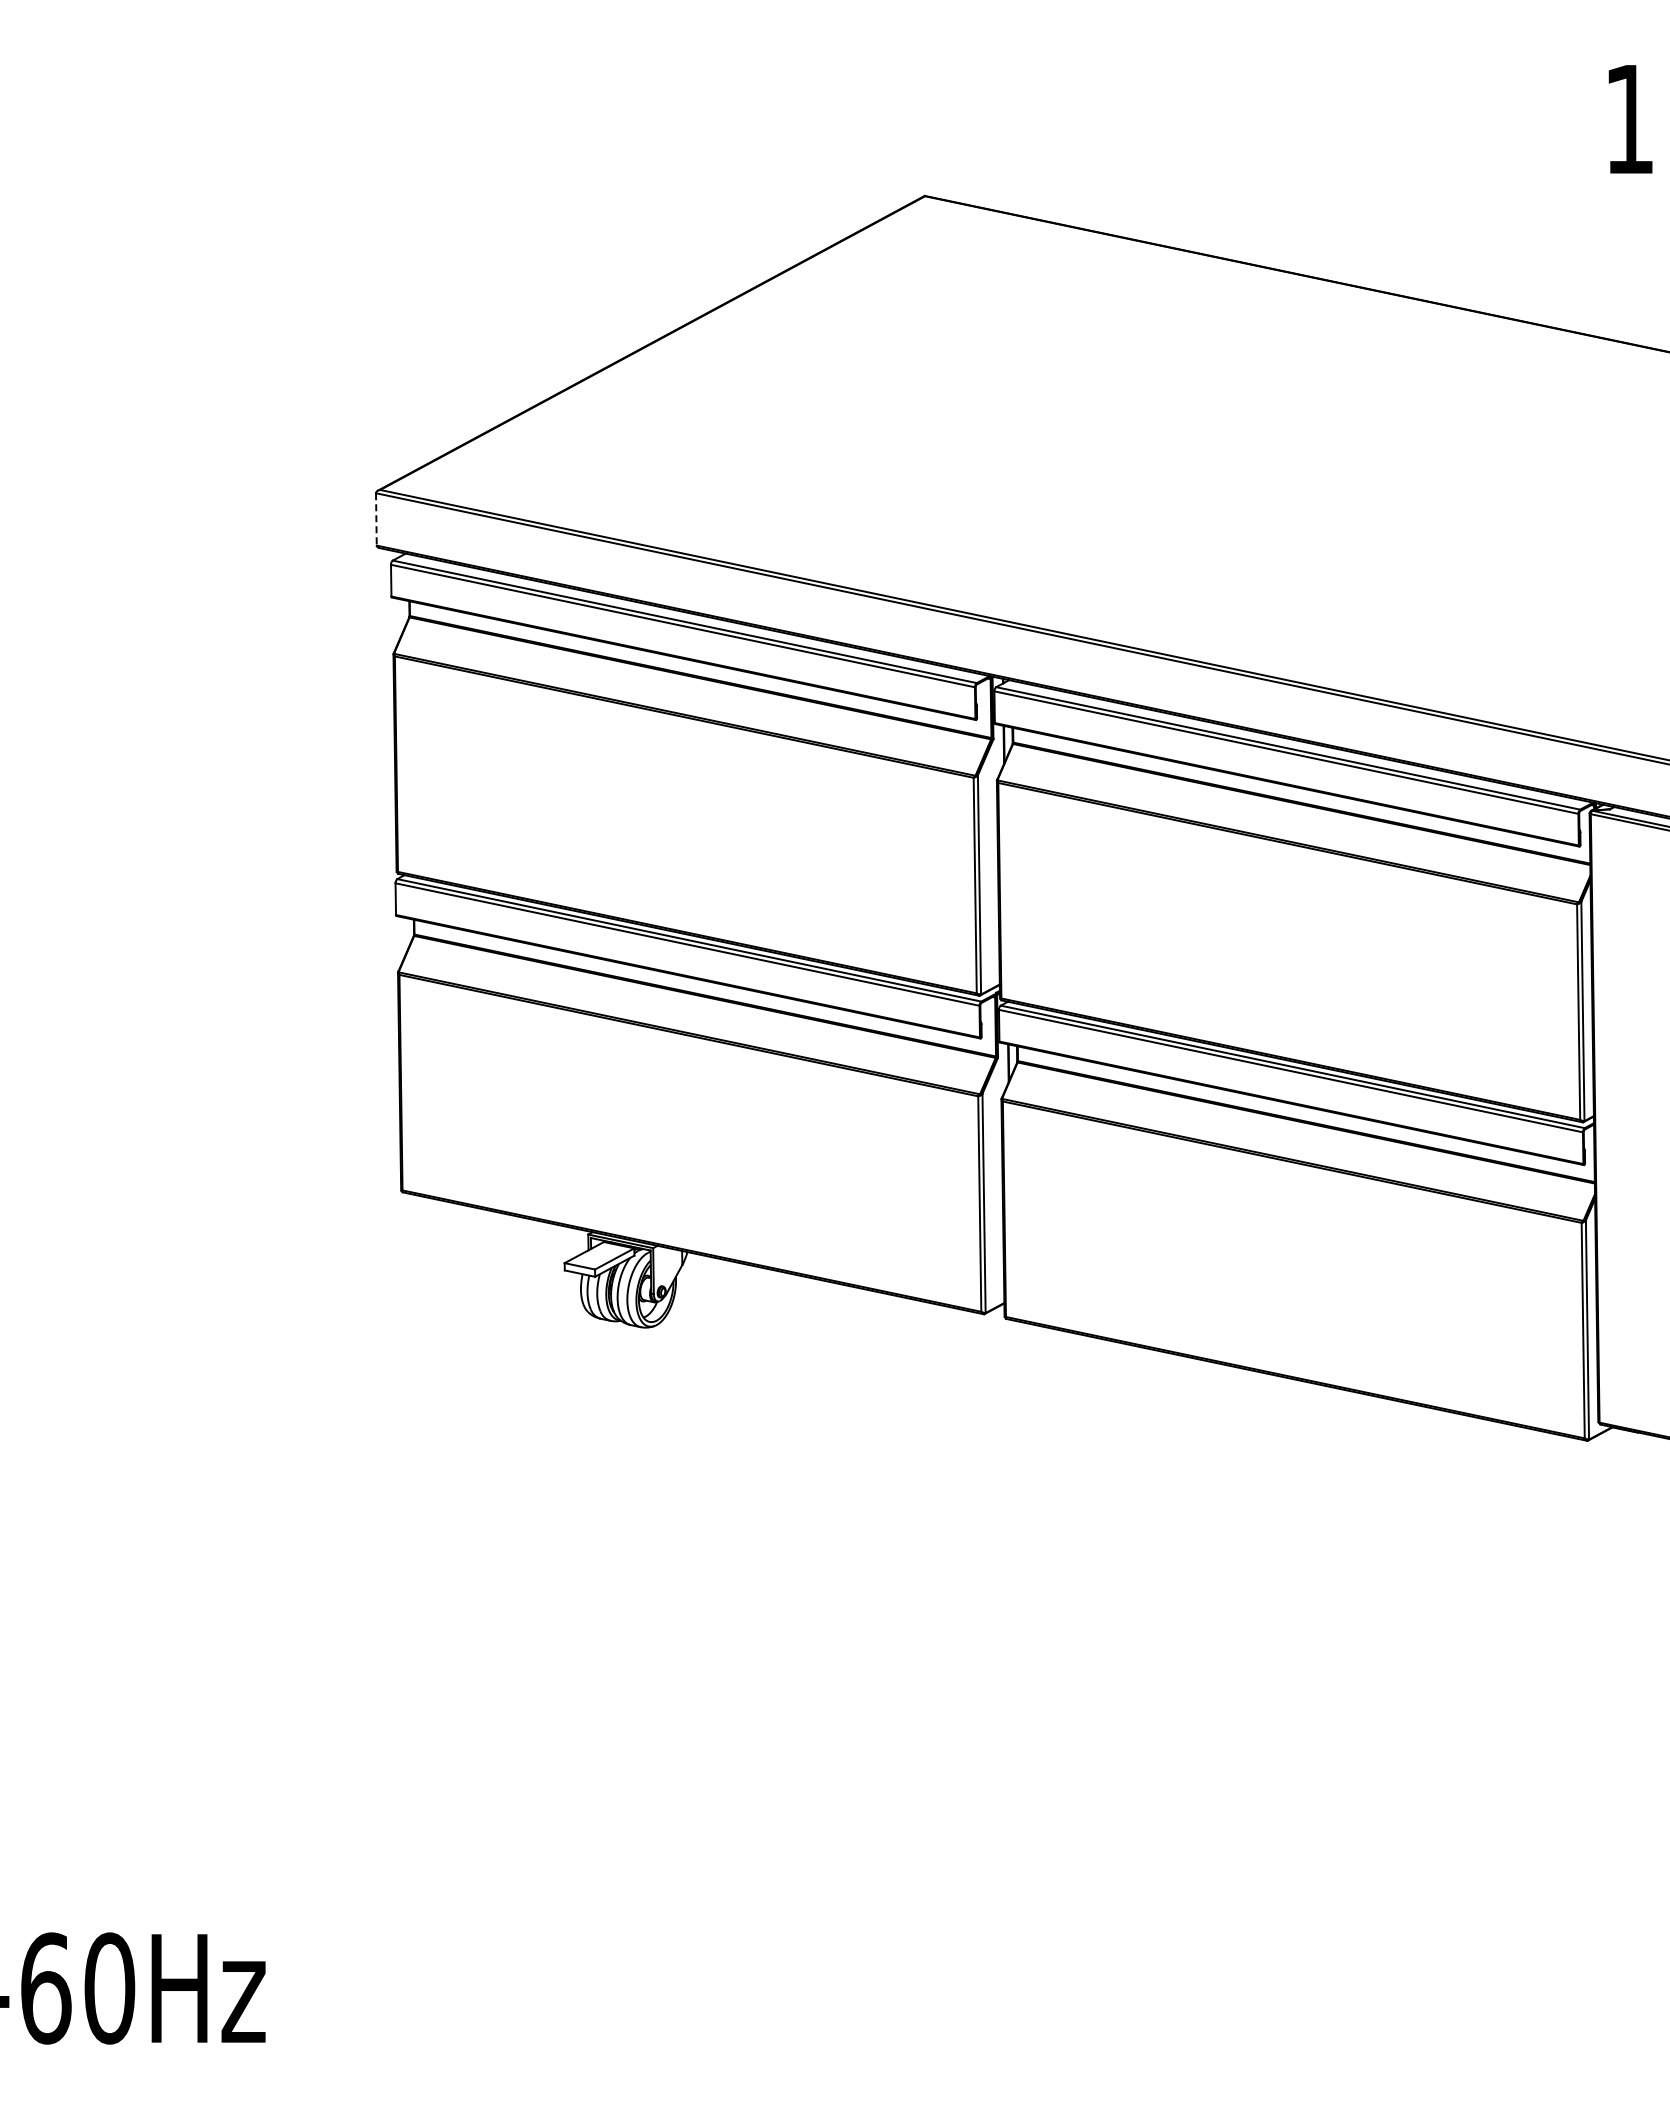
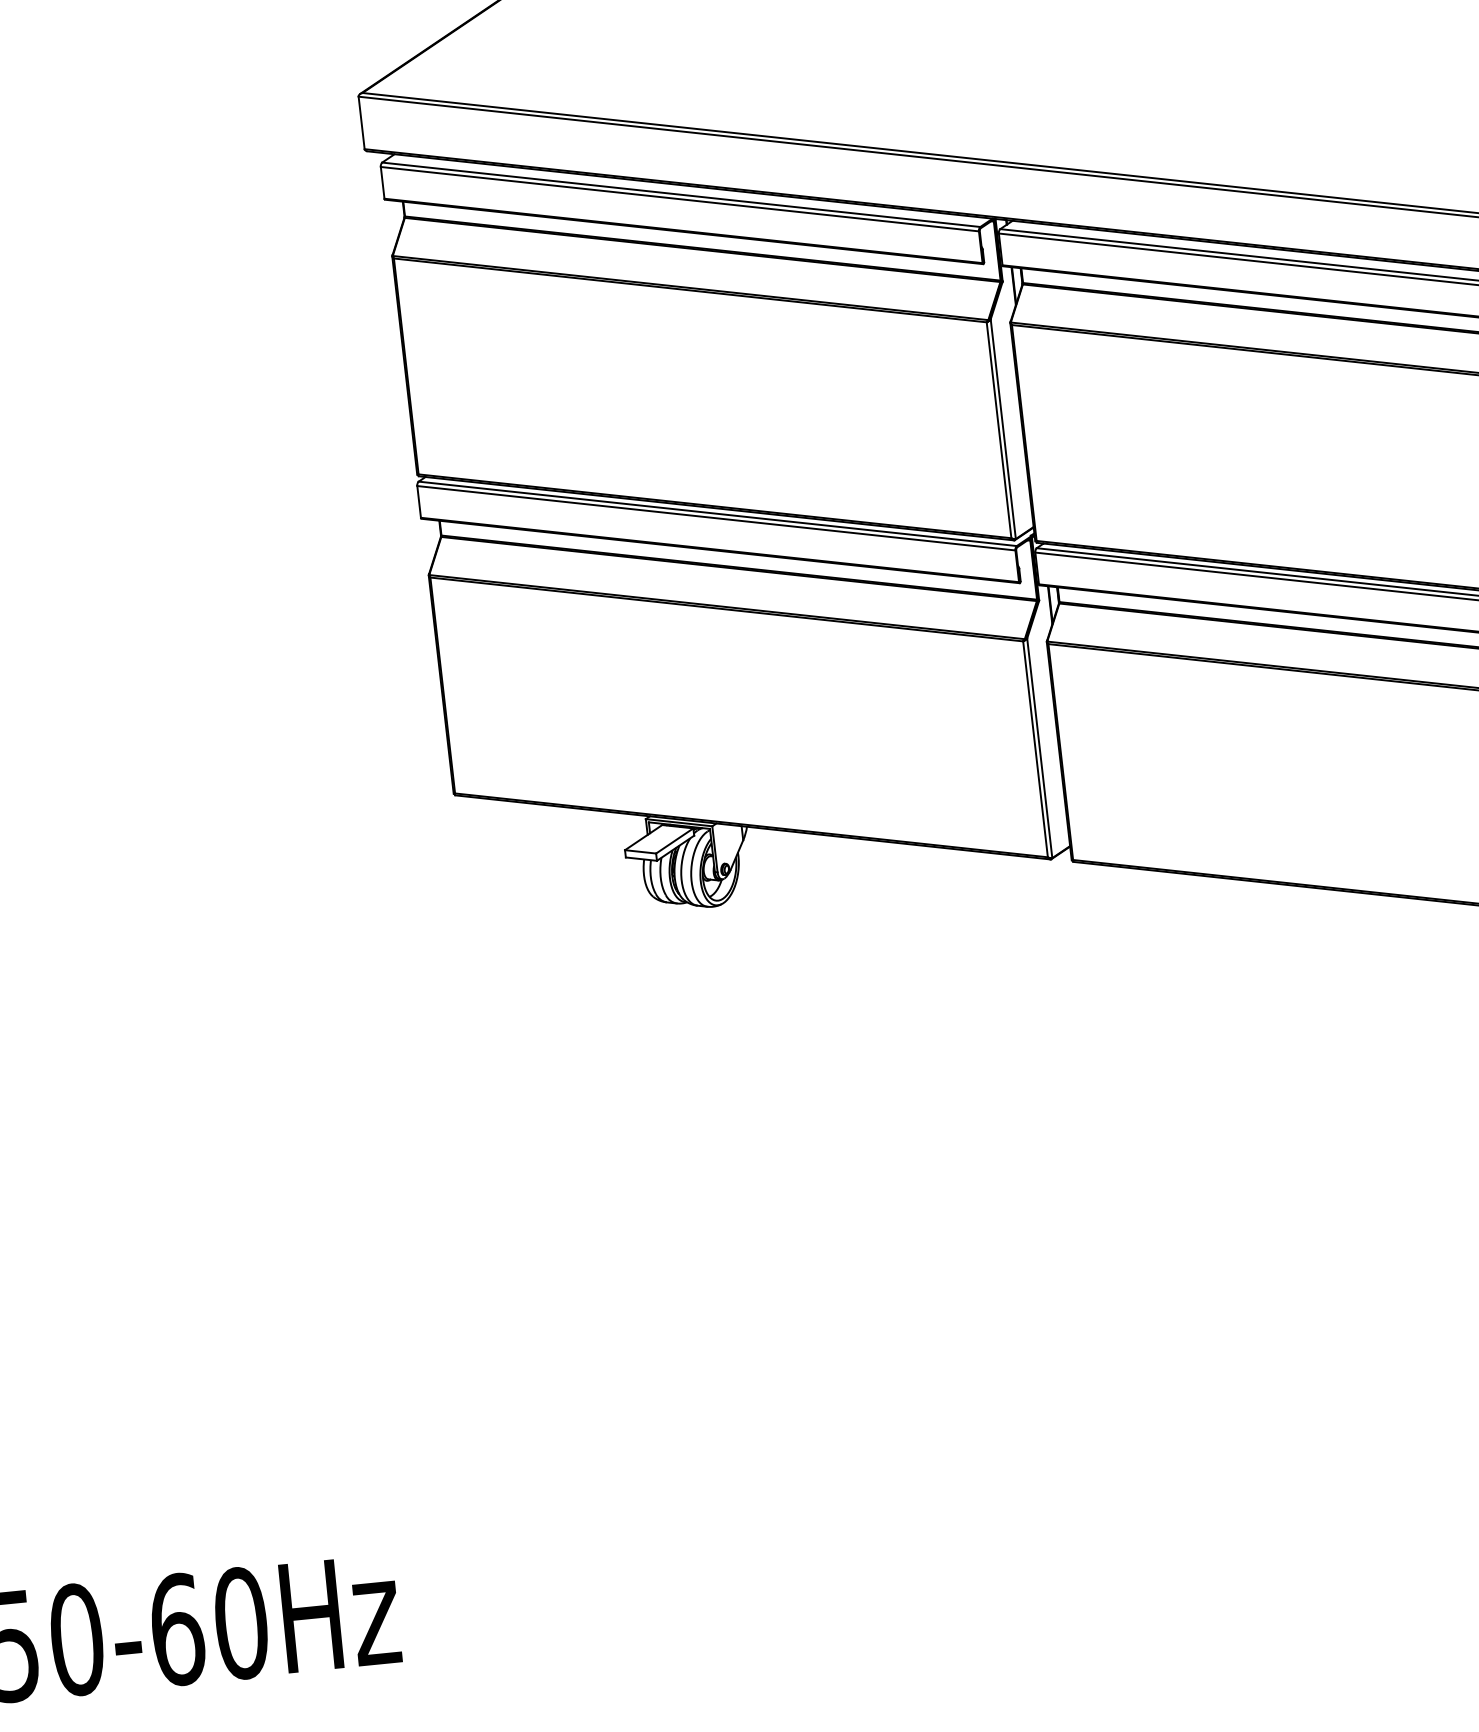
line: (376, 519) -> (361, 122), dashed -> solid

